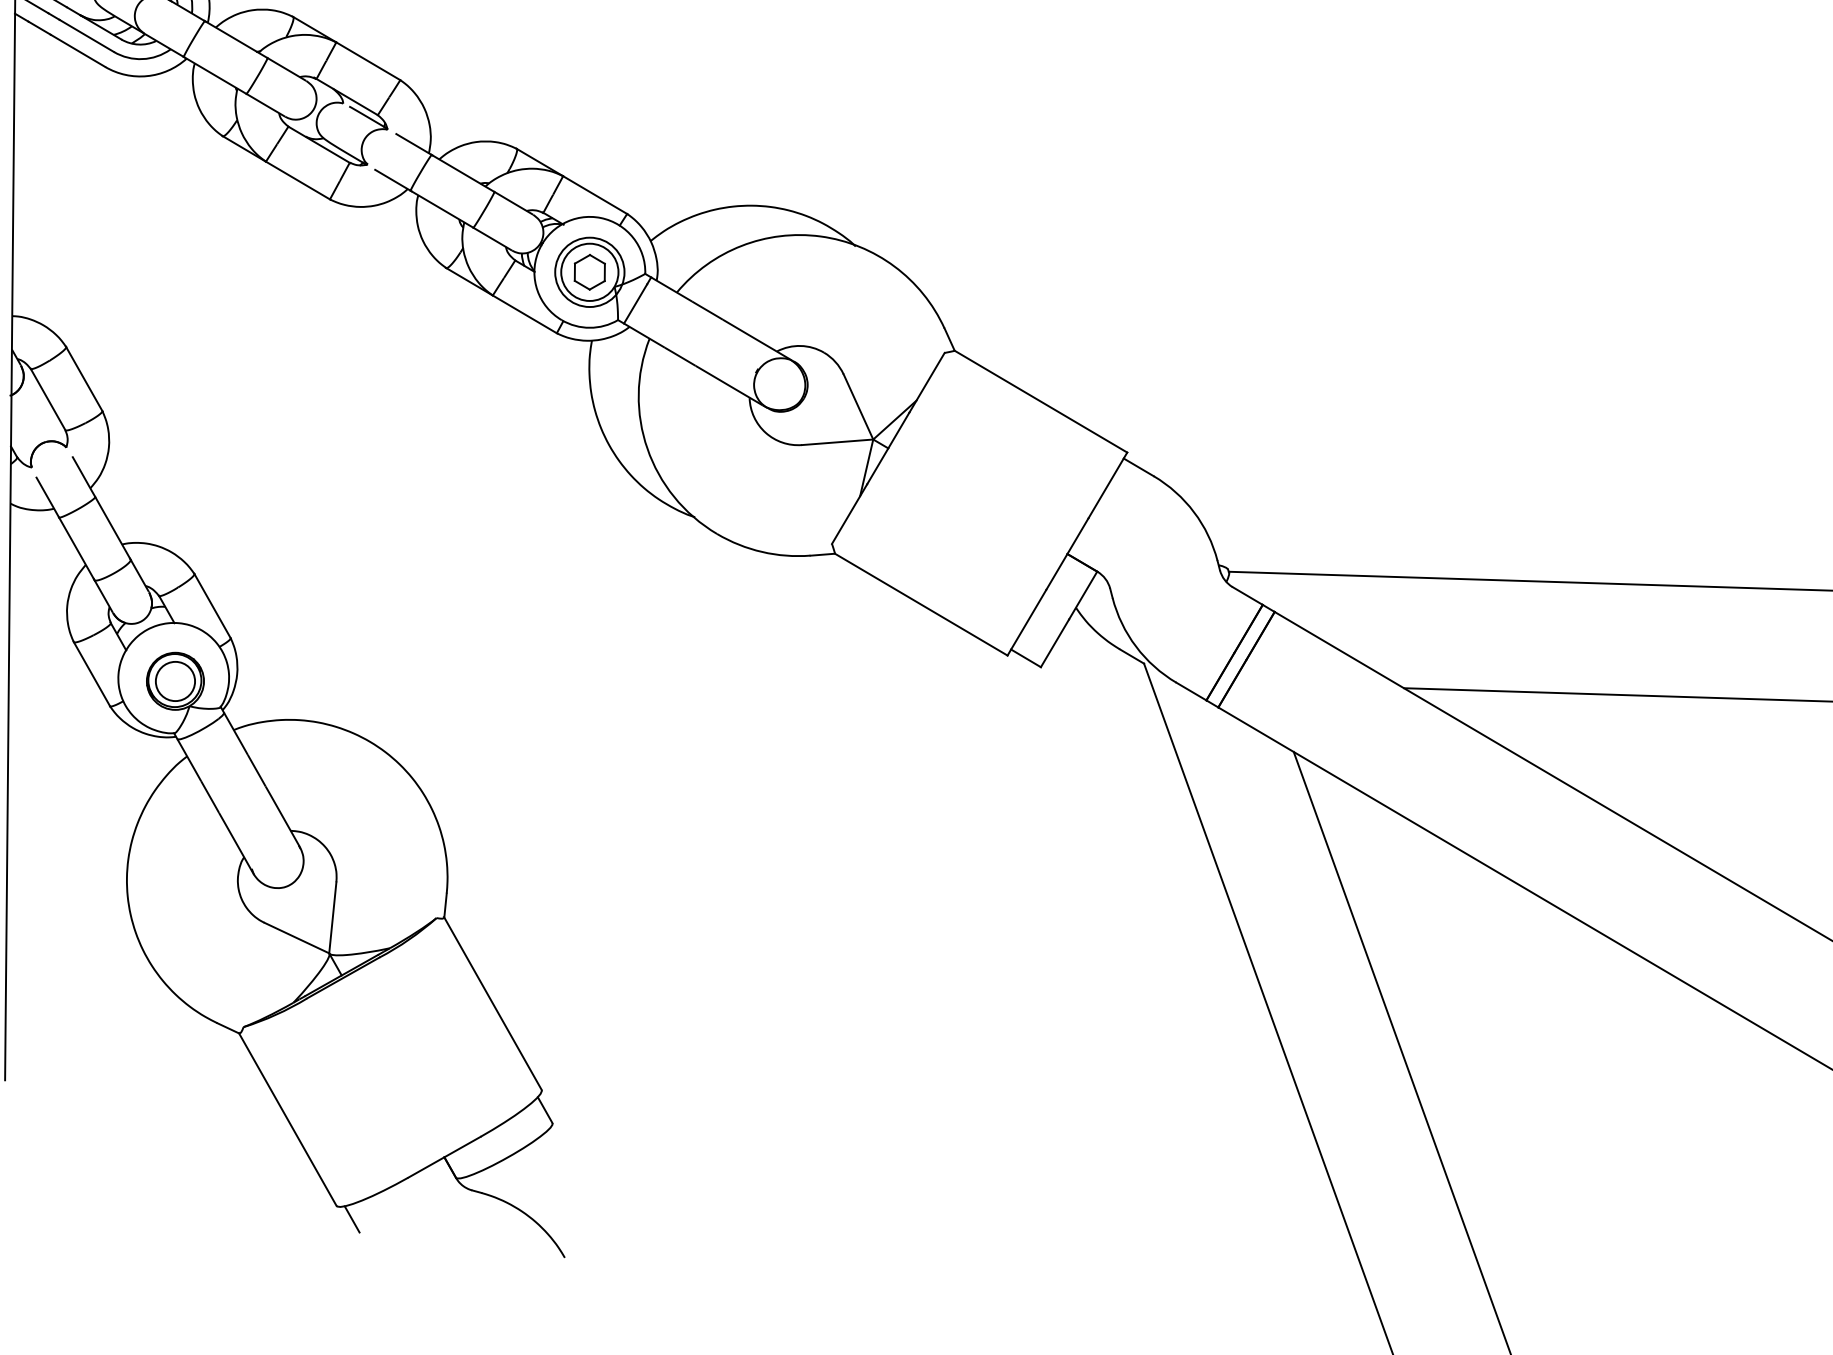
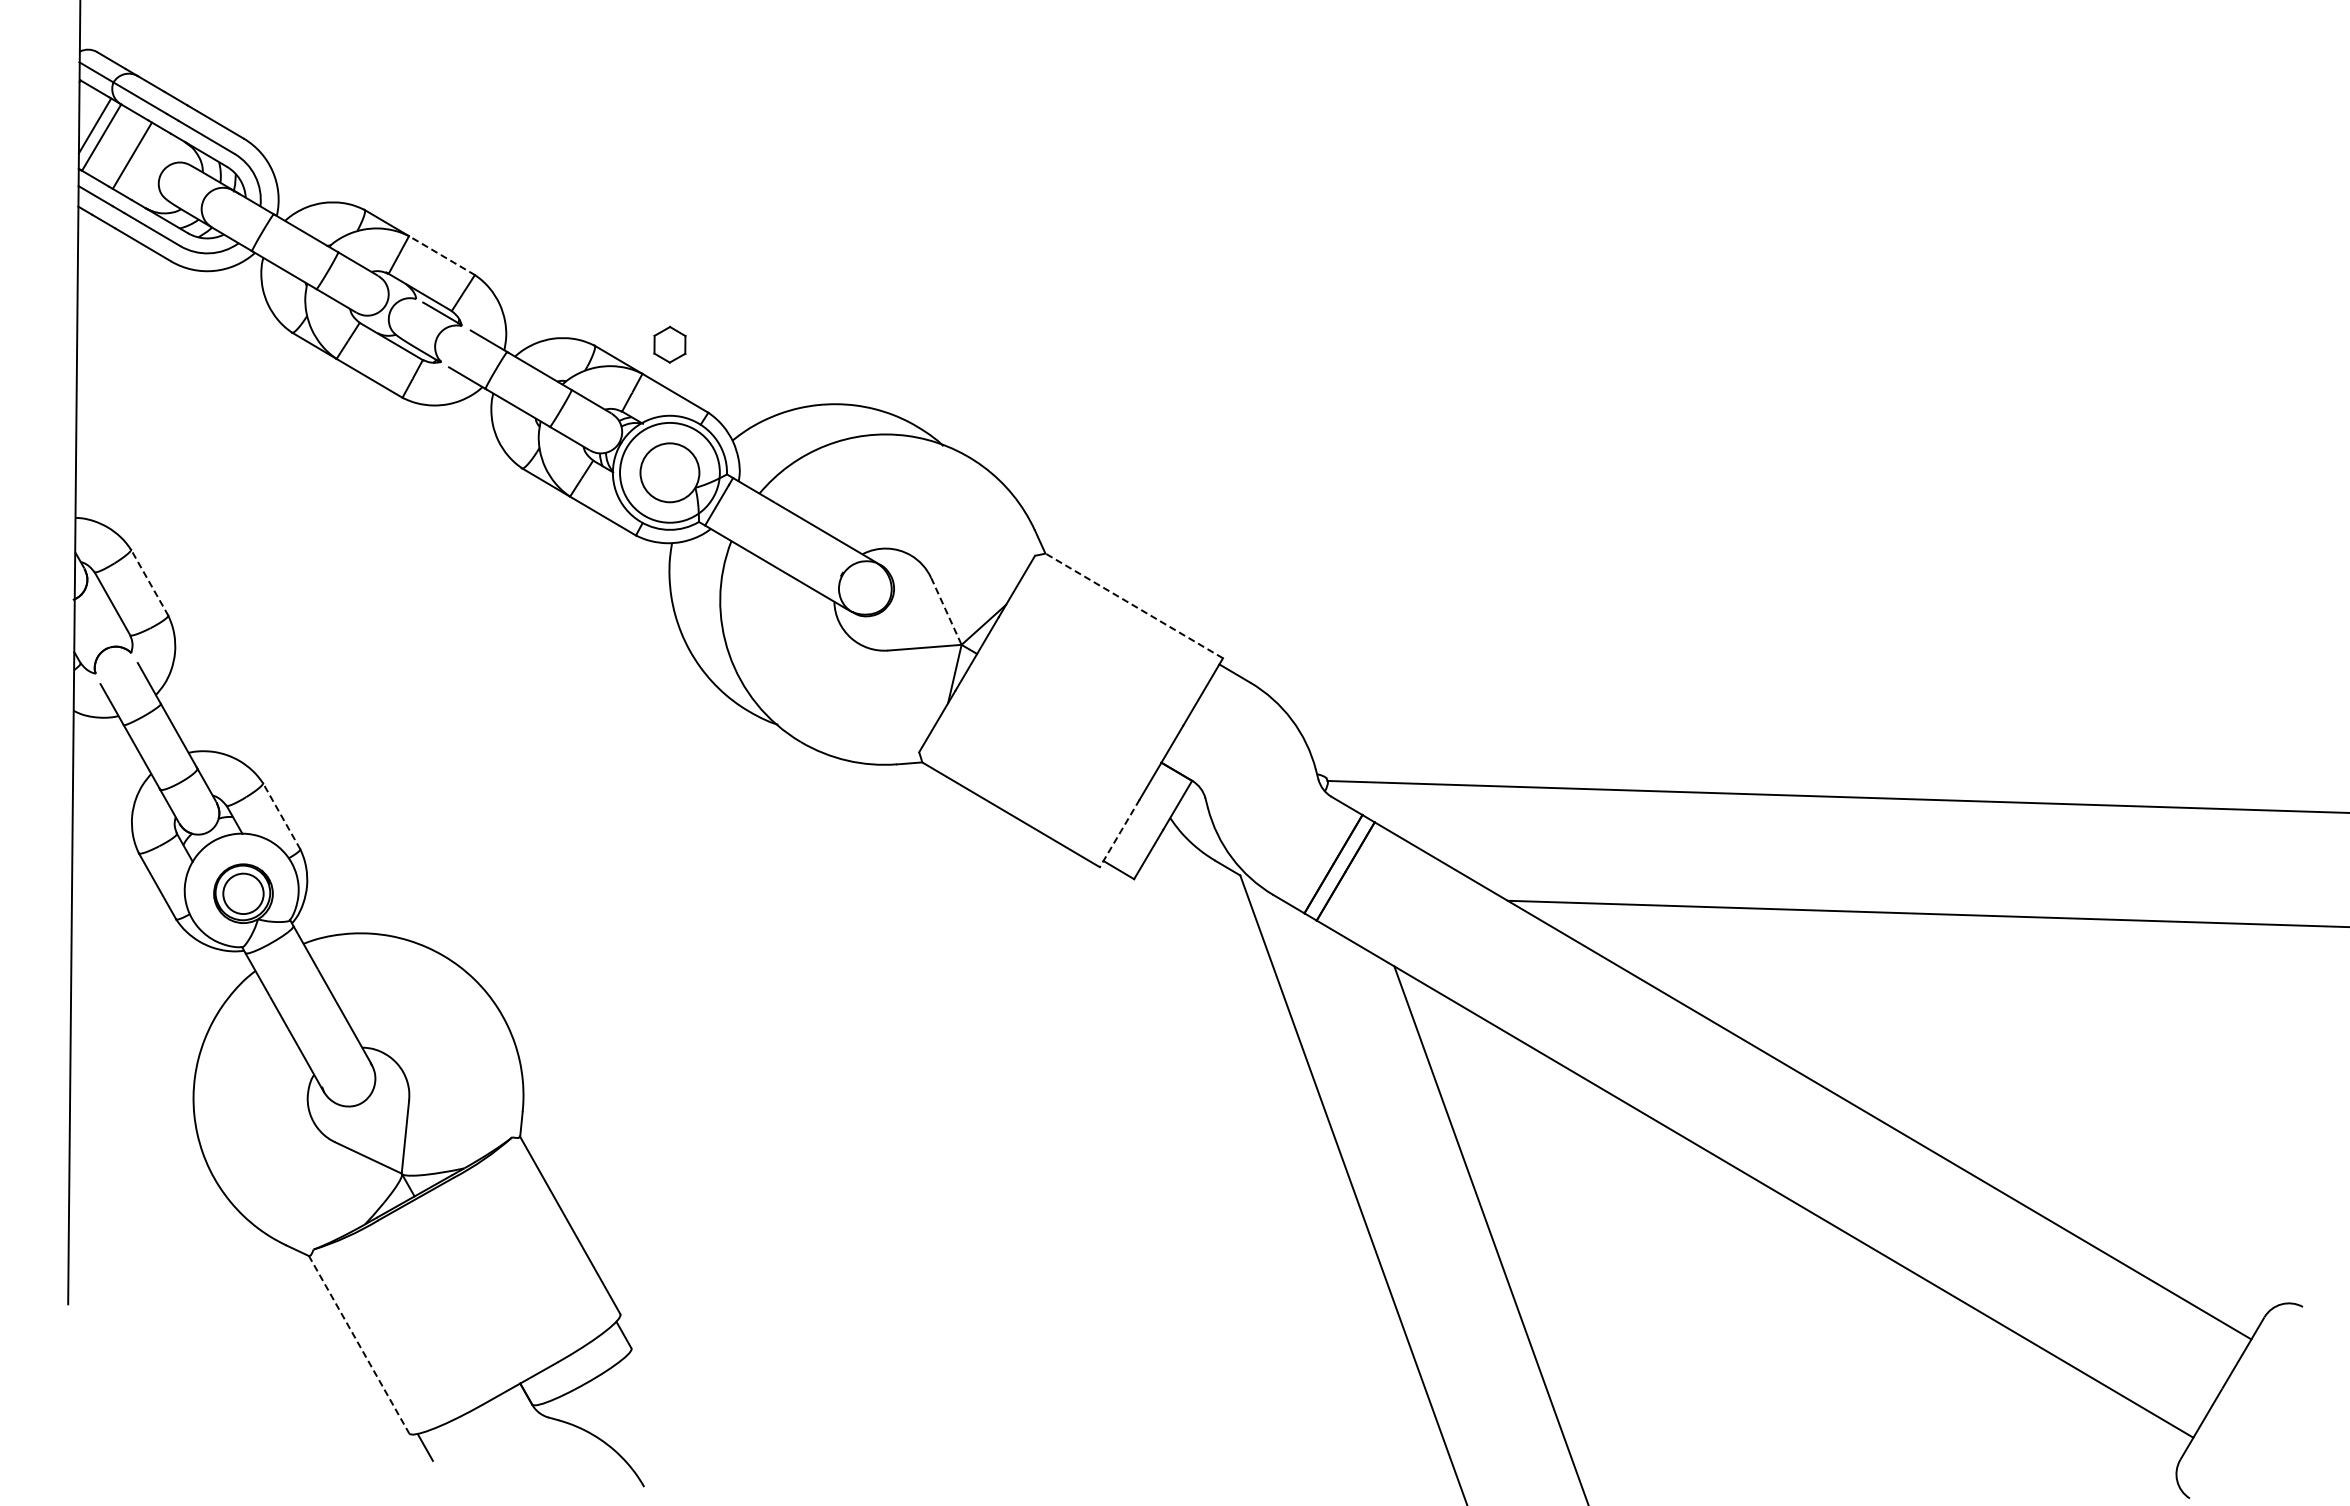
line: (368, 61) -> (442, 255), solid -> dashed
circle: (589, 272) -> (669, 472), size x1.4
part: (589, 272) -> (669, 344), moved
line: (84, 378) -> (149, 582), solid -> dashed
line: (1040, 401) -> (1133, 605), solid -> dashed
line: (858, 407) -> (946, 611), solid -> dashed
line: (212, 605) -> (281, 815), solid -> dashed
line: (1026, 622) -> (1119, 833), solid -> dashed
line: (288, 1120) -> (359, 1345), solid -> dashed

